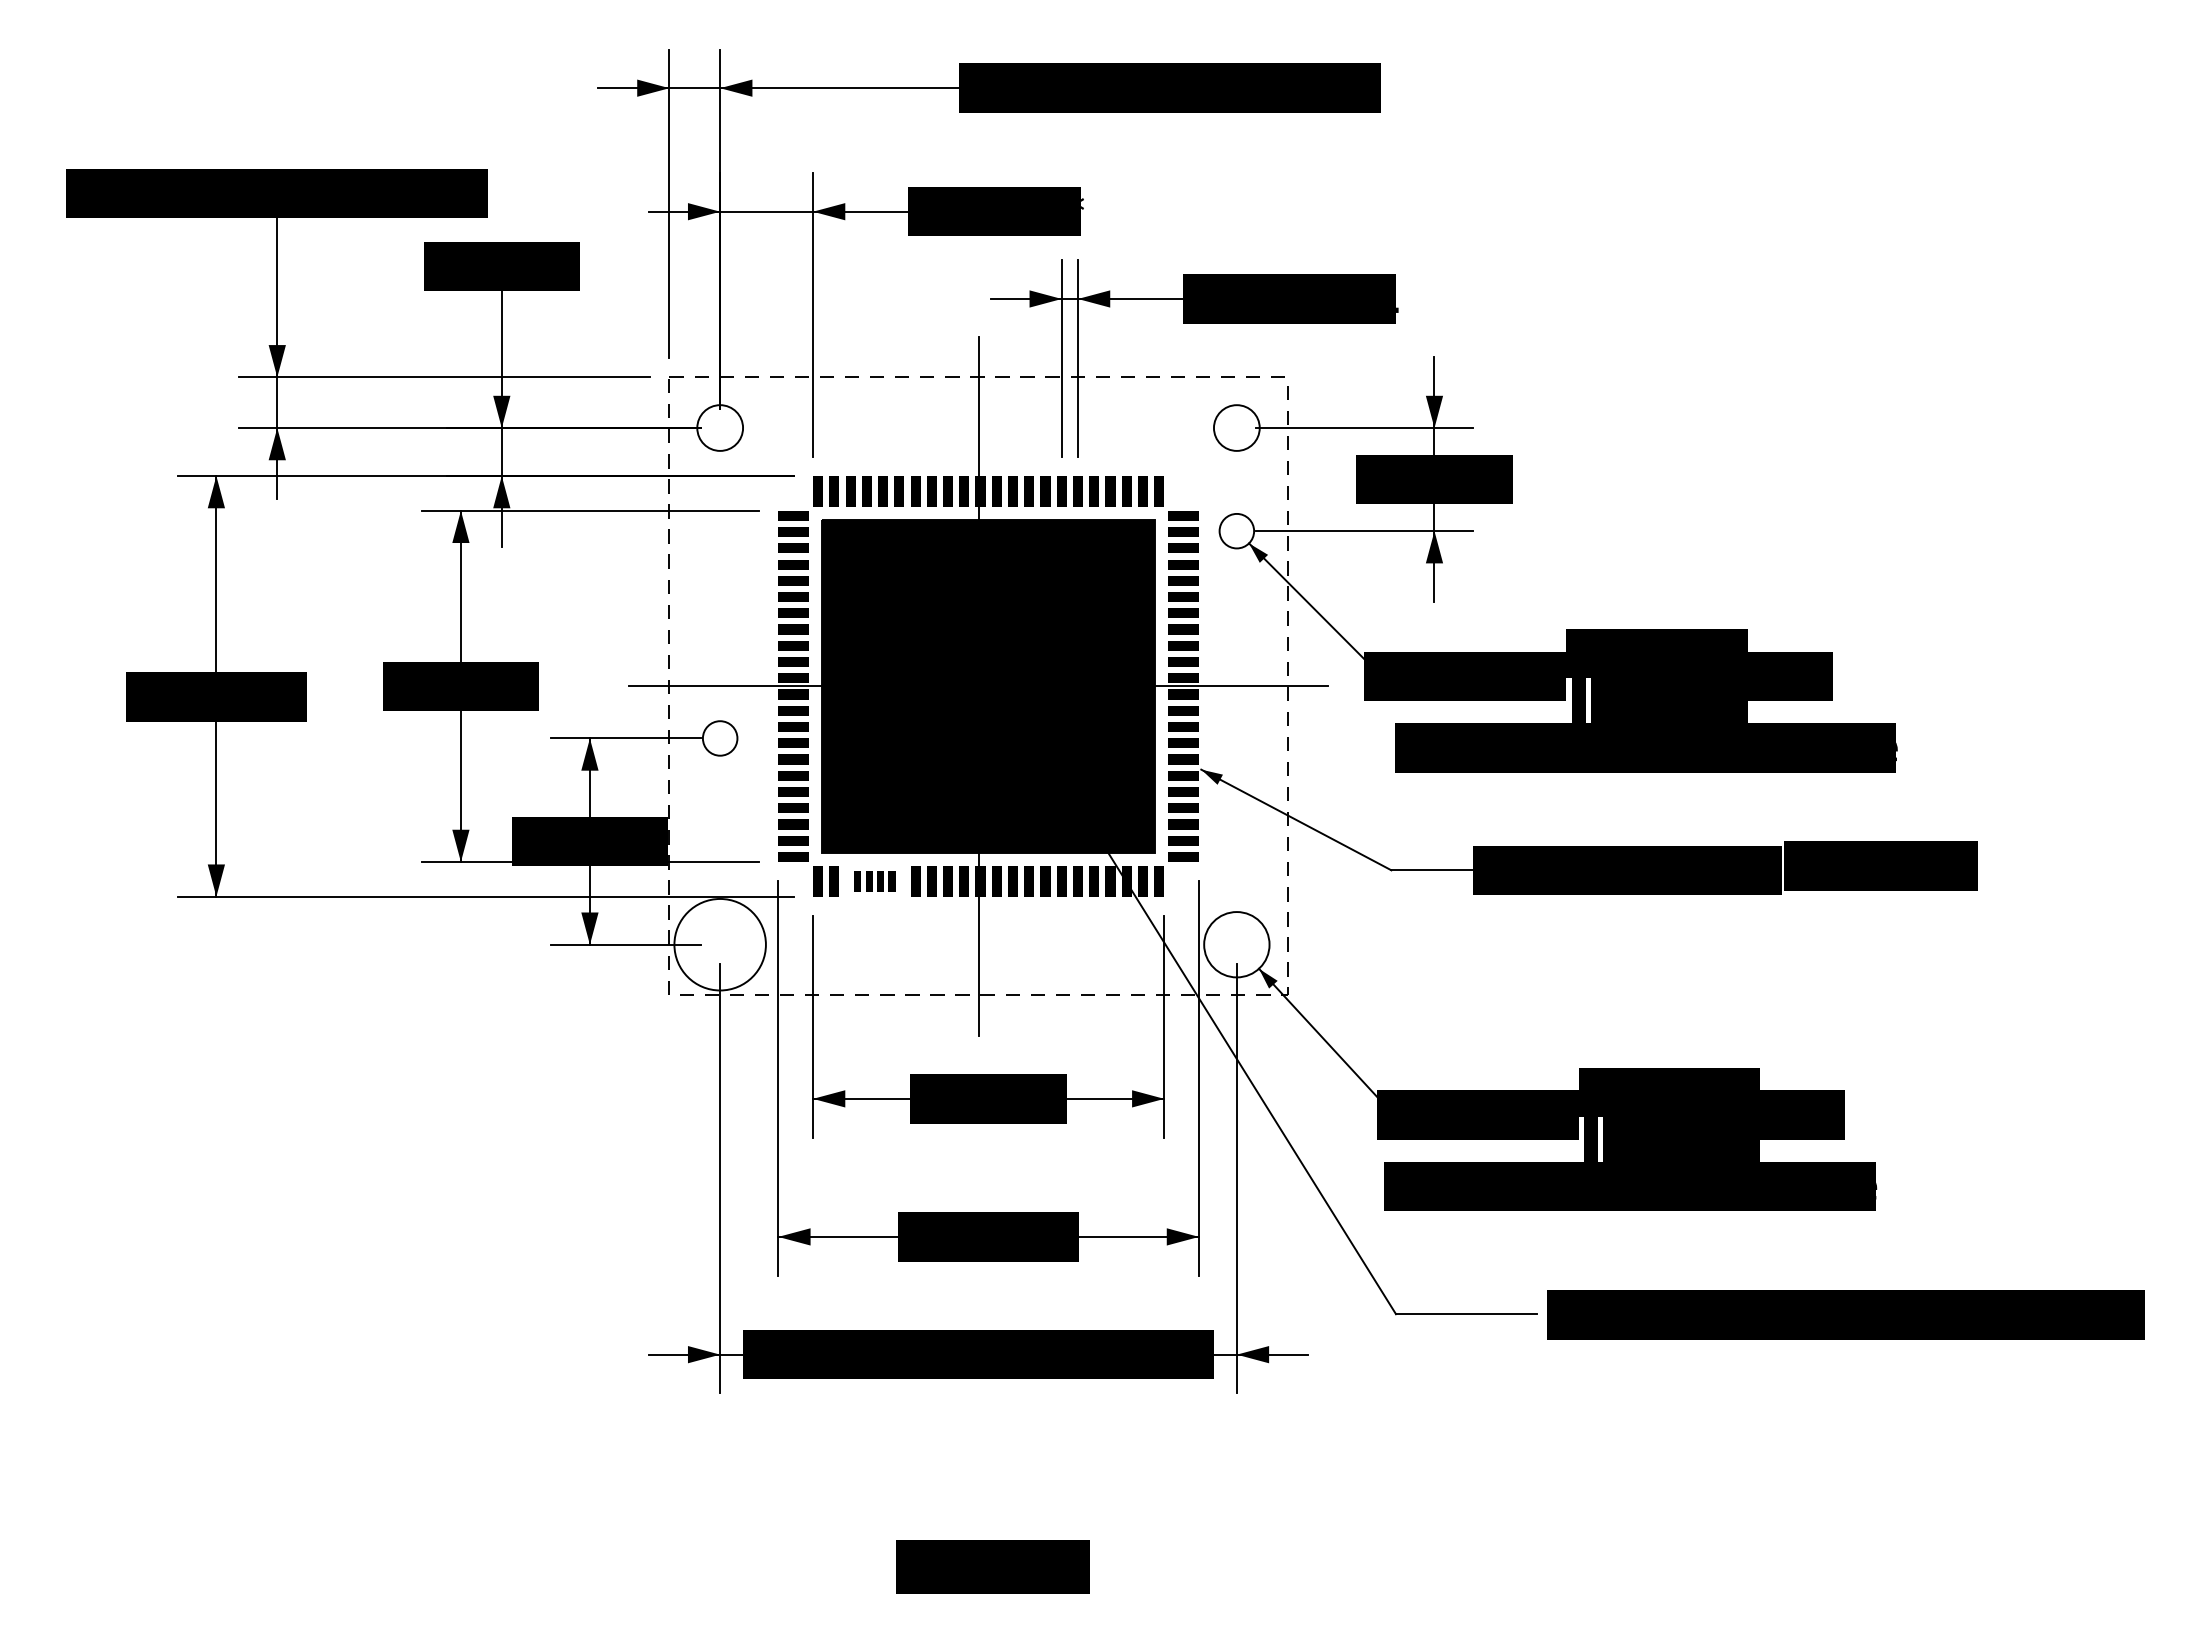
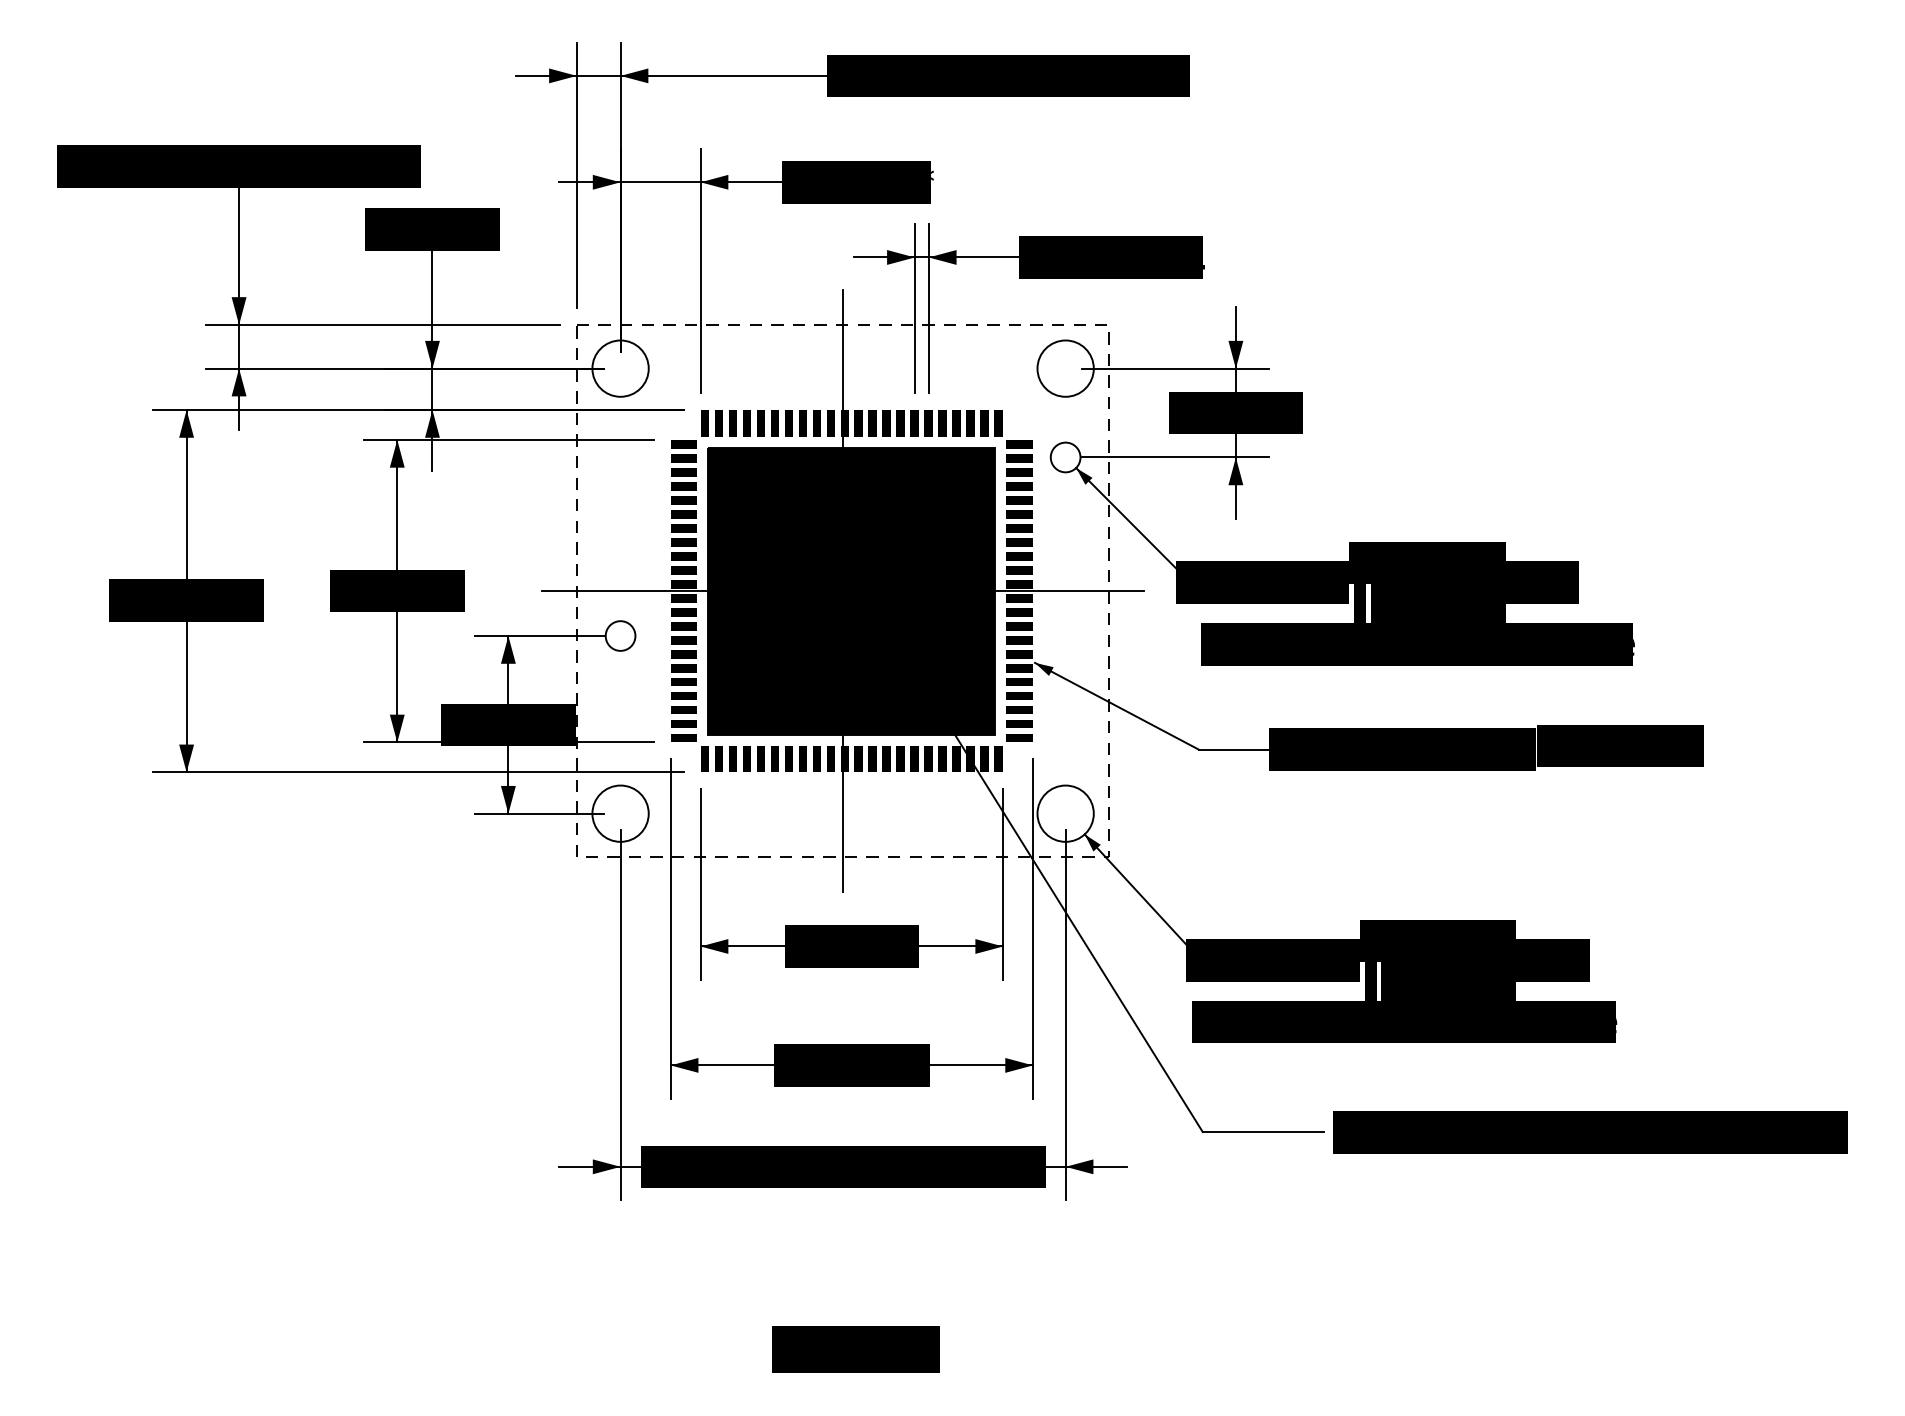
circle: (719, 427) -> (619, 368), size x1.43
circle: (1236, 427) -> (1065, 368), size x1.43
part: (874, 881) -> (753, 759), size x1.43
circle: (719, 944) -> (619, 813), size x0.71

